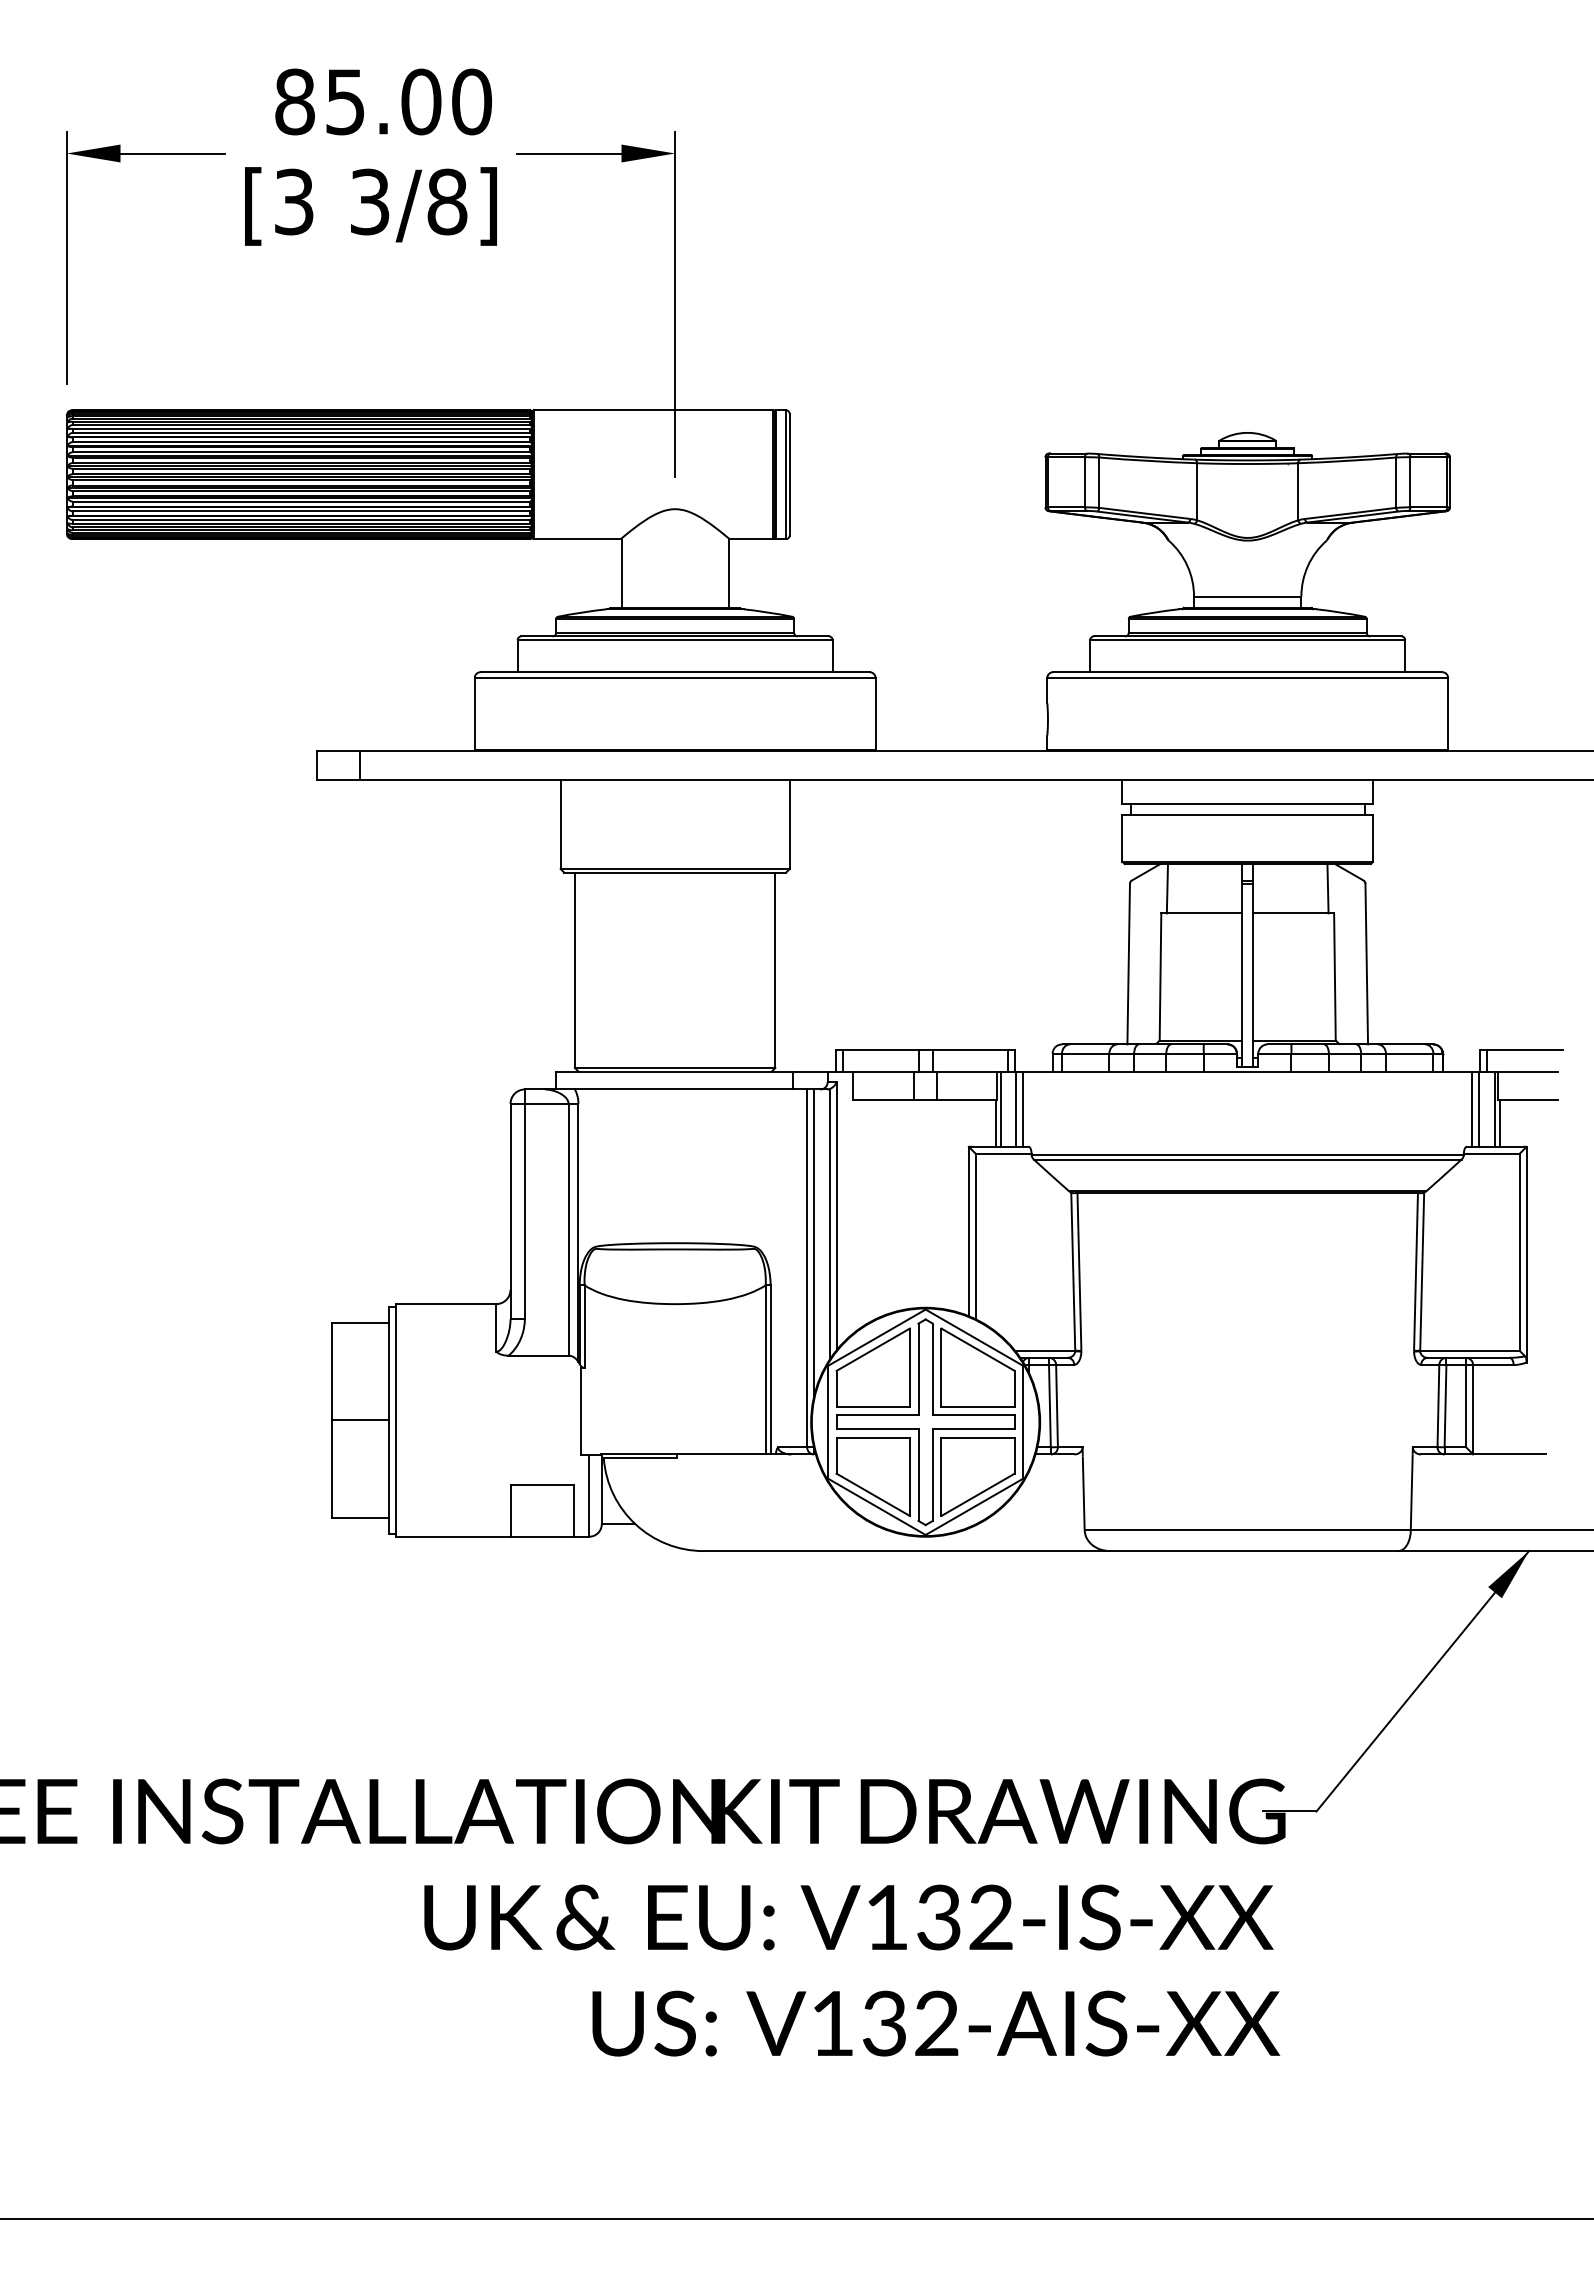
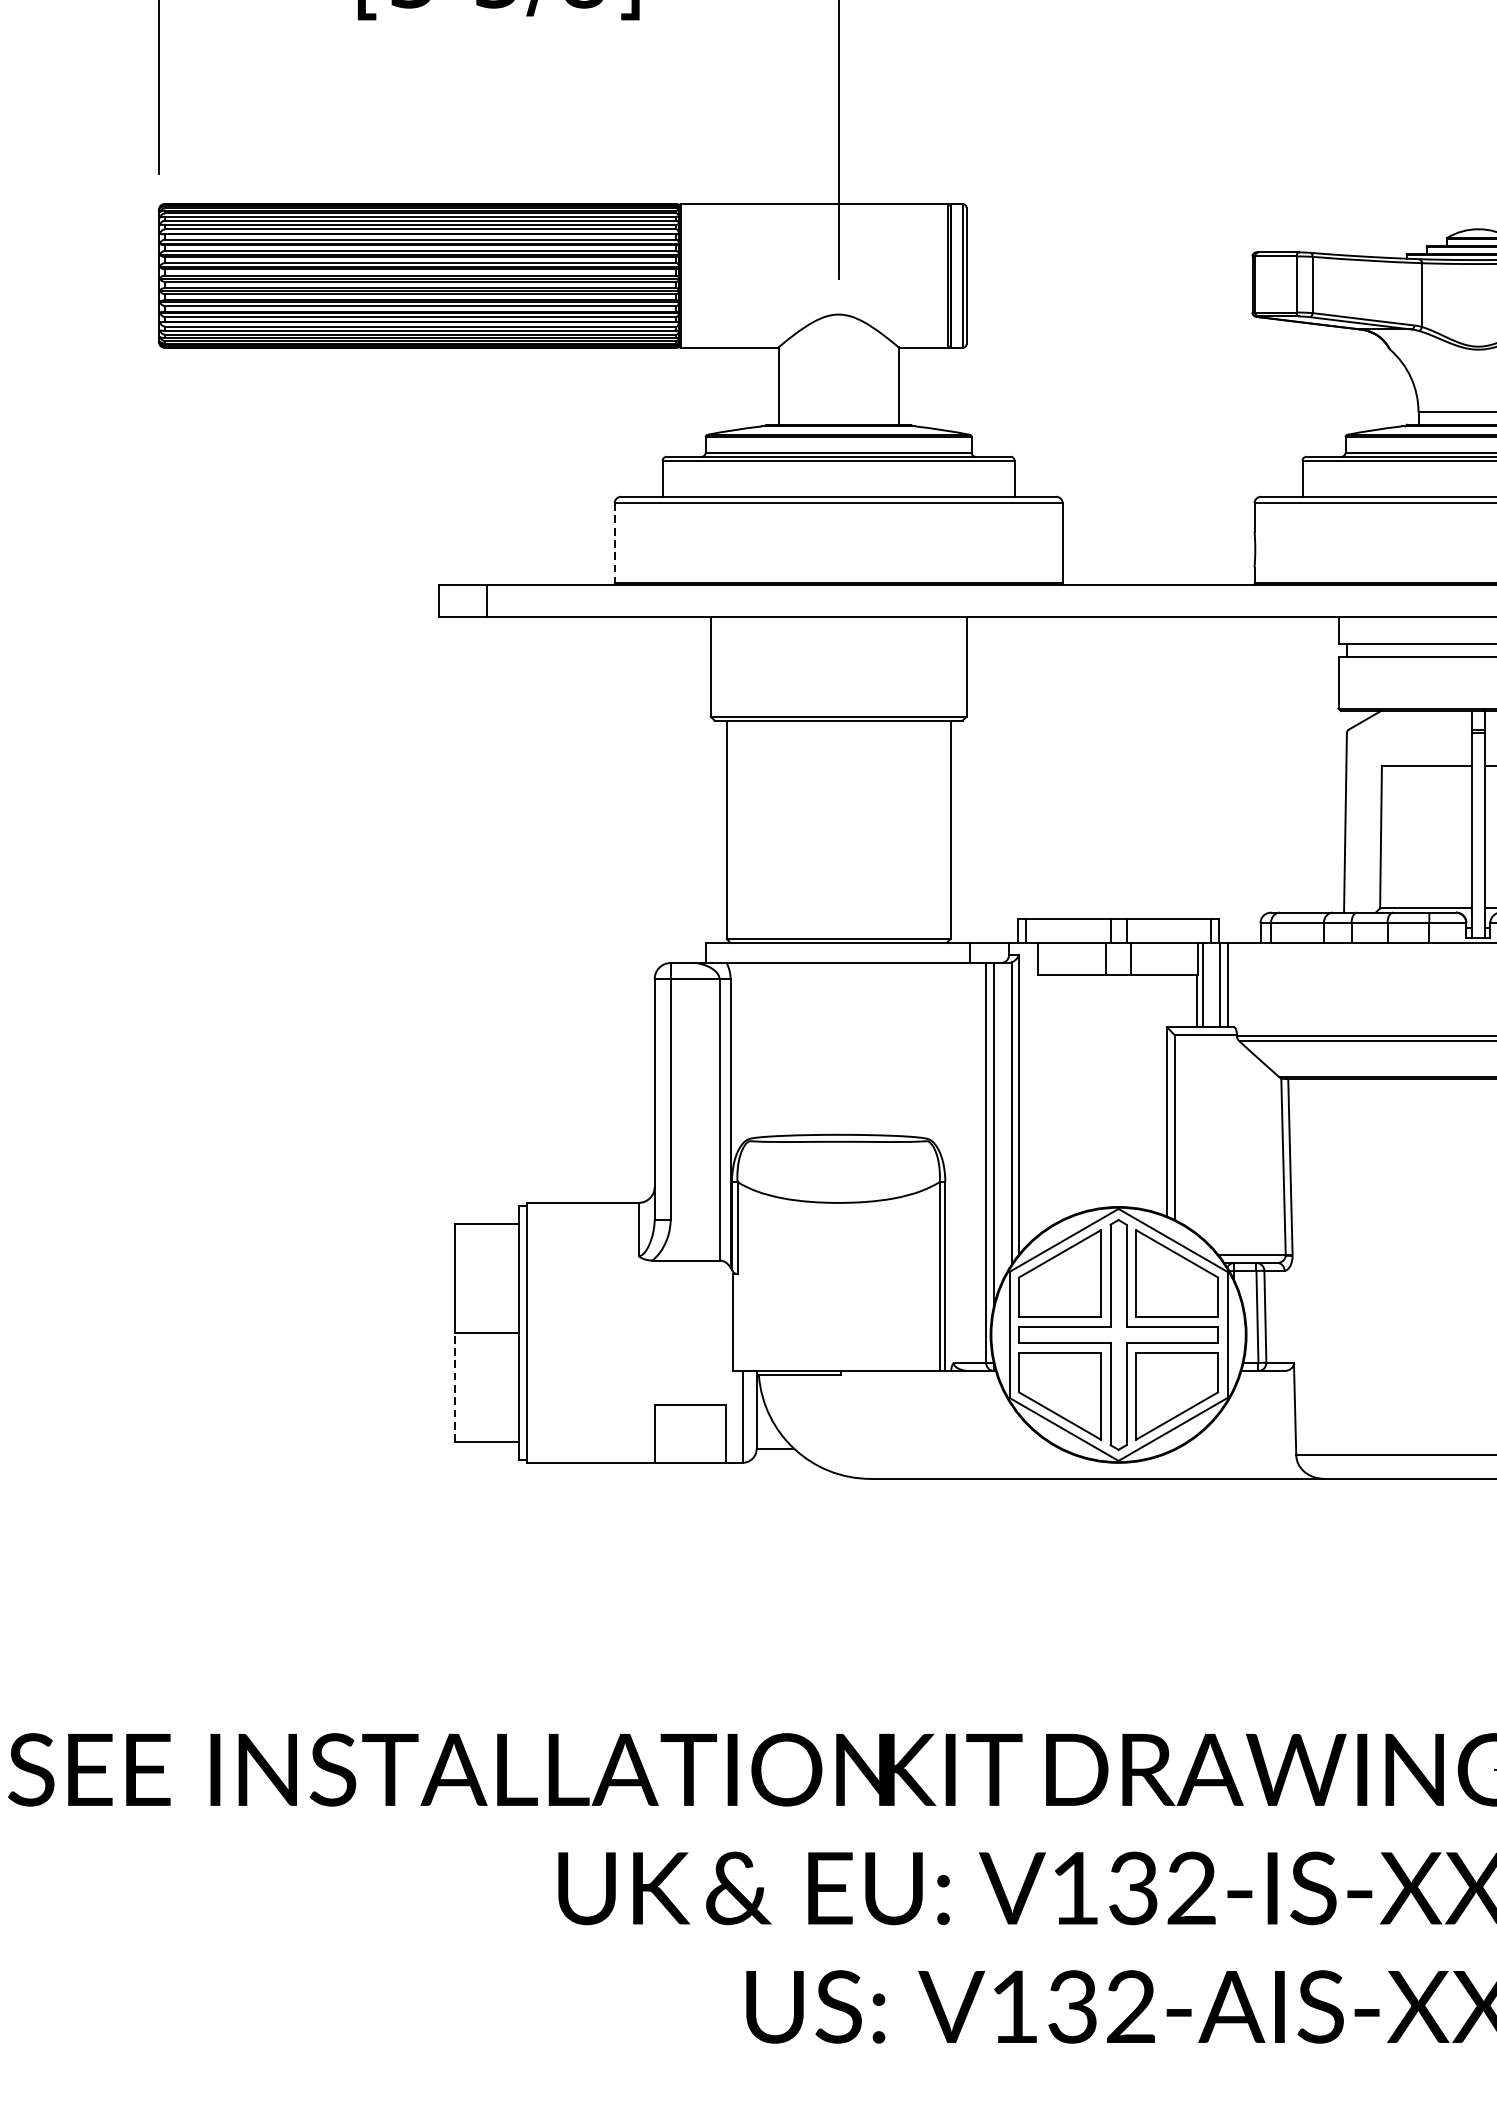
line: (474, 713) -> (614, 542), solid -> dashed
line: (1166, 888) -> (1387, 738), removed
line: (331, 1469) -> (454, 1387), solid -> dashed

